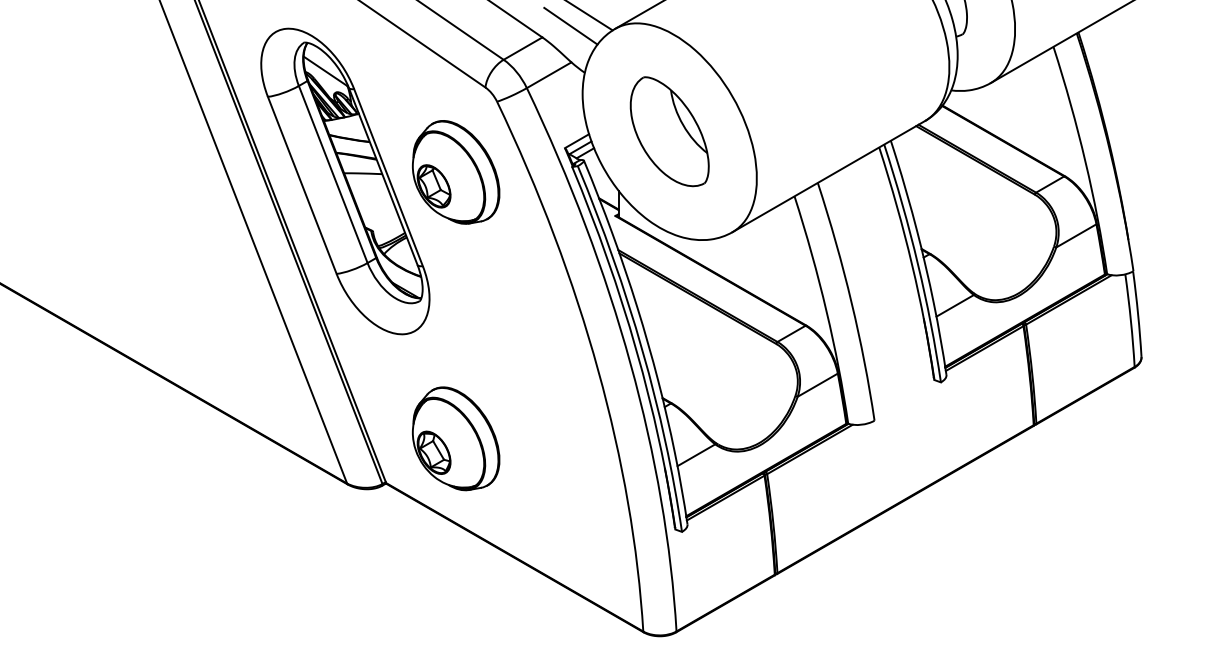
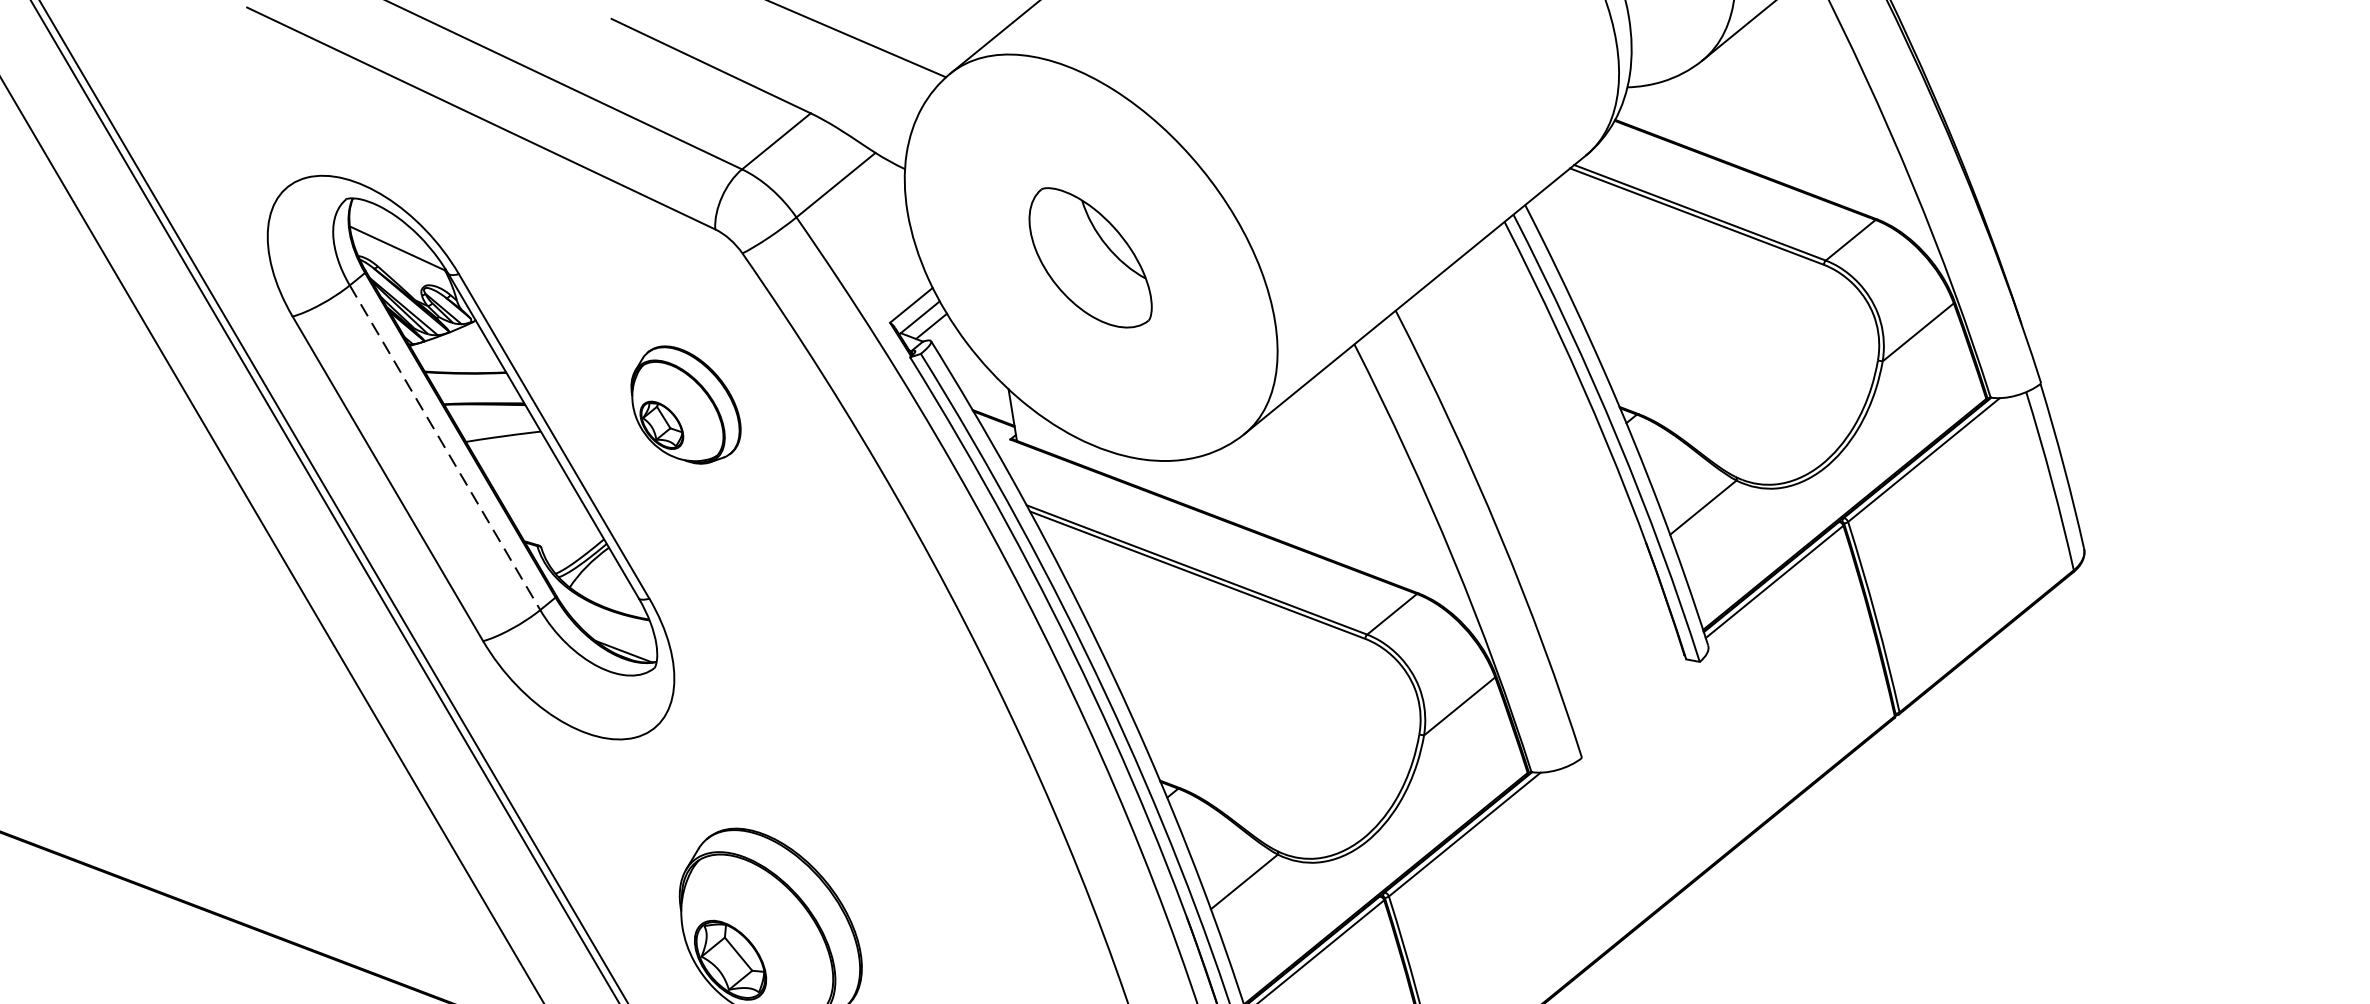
line: (570, 25) -> (861, 81), removed
part: (669, 131) -> (1089, 257), size x0.7
part: (456, 172) -> (685, 404), size x0.6
line: (333, 174) -> (445, 447), solid -> dashed

